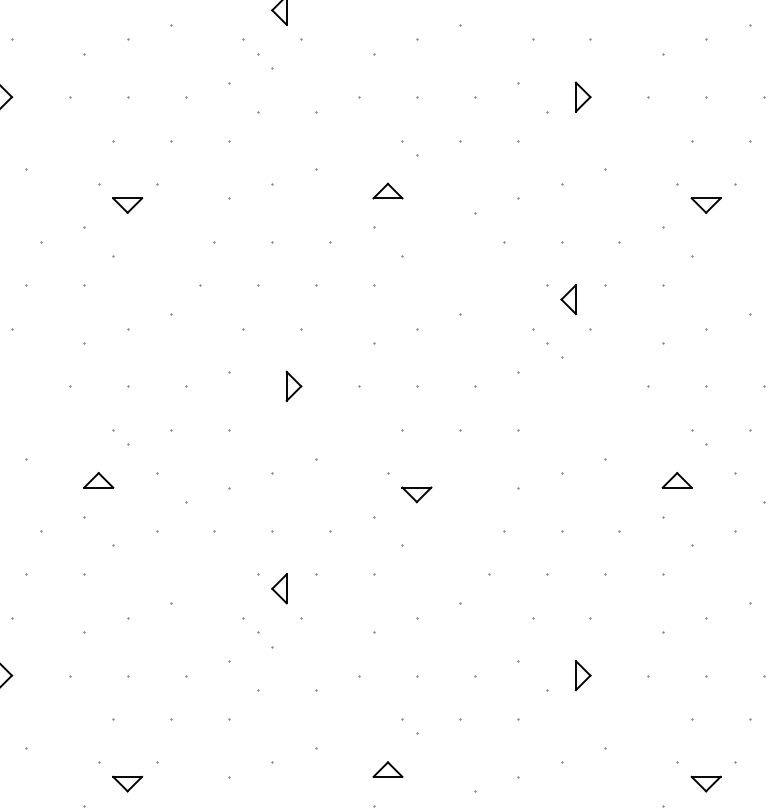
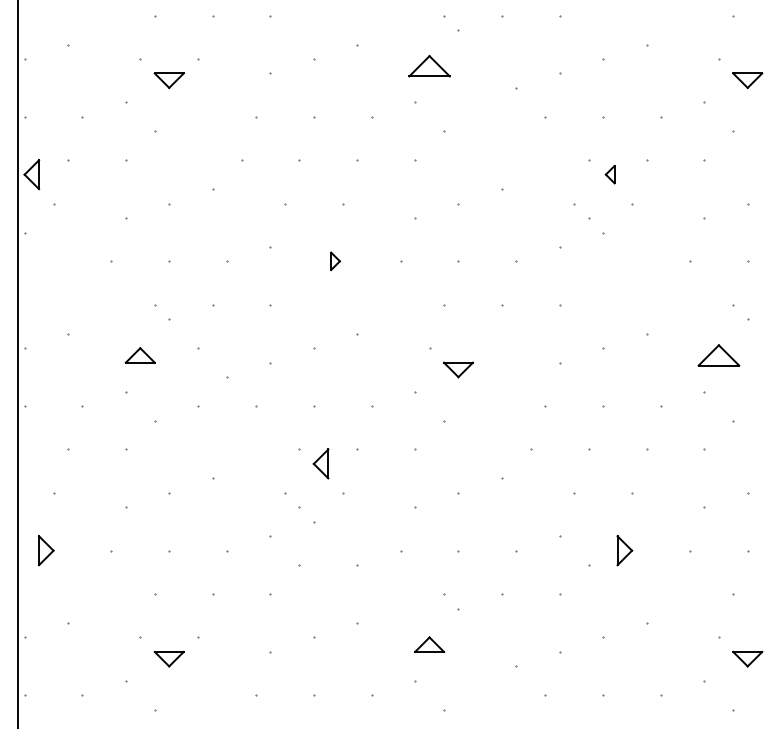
part: (387, 190) -> (429, 65), size x1.4
part: (568, 299) -> (610, 174), size x0.6
part: (293, 385) -> (335, 260), size x0.6
part: (676, 480) -> (718, 355), size x1.4

